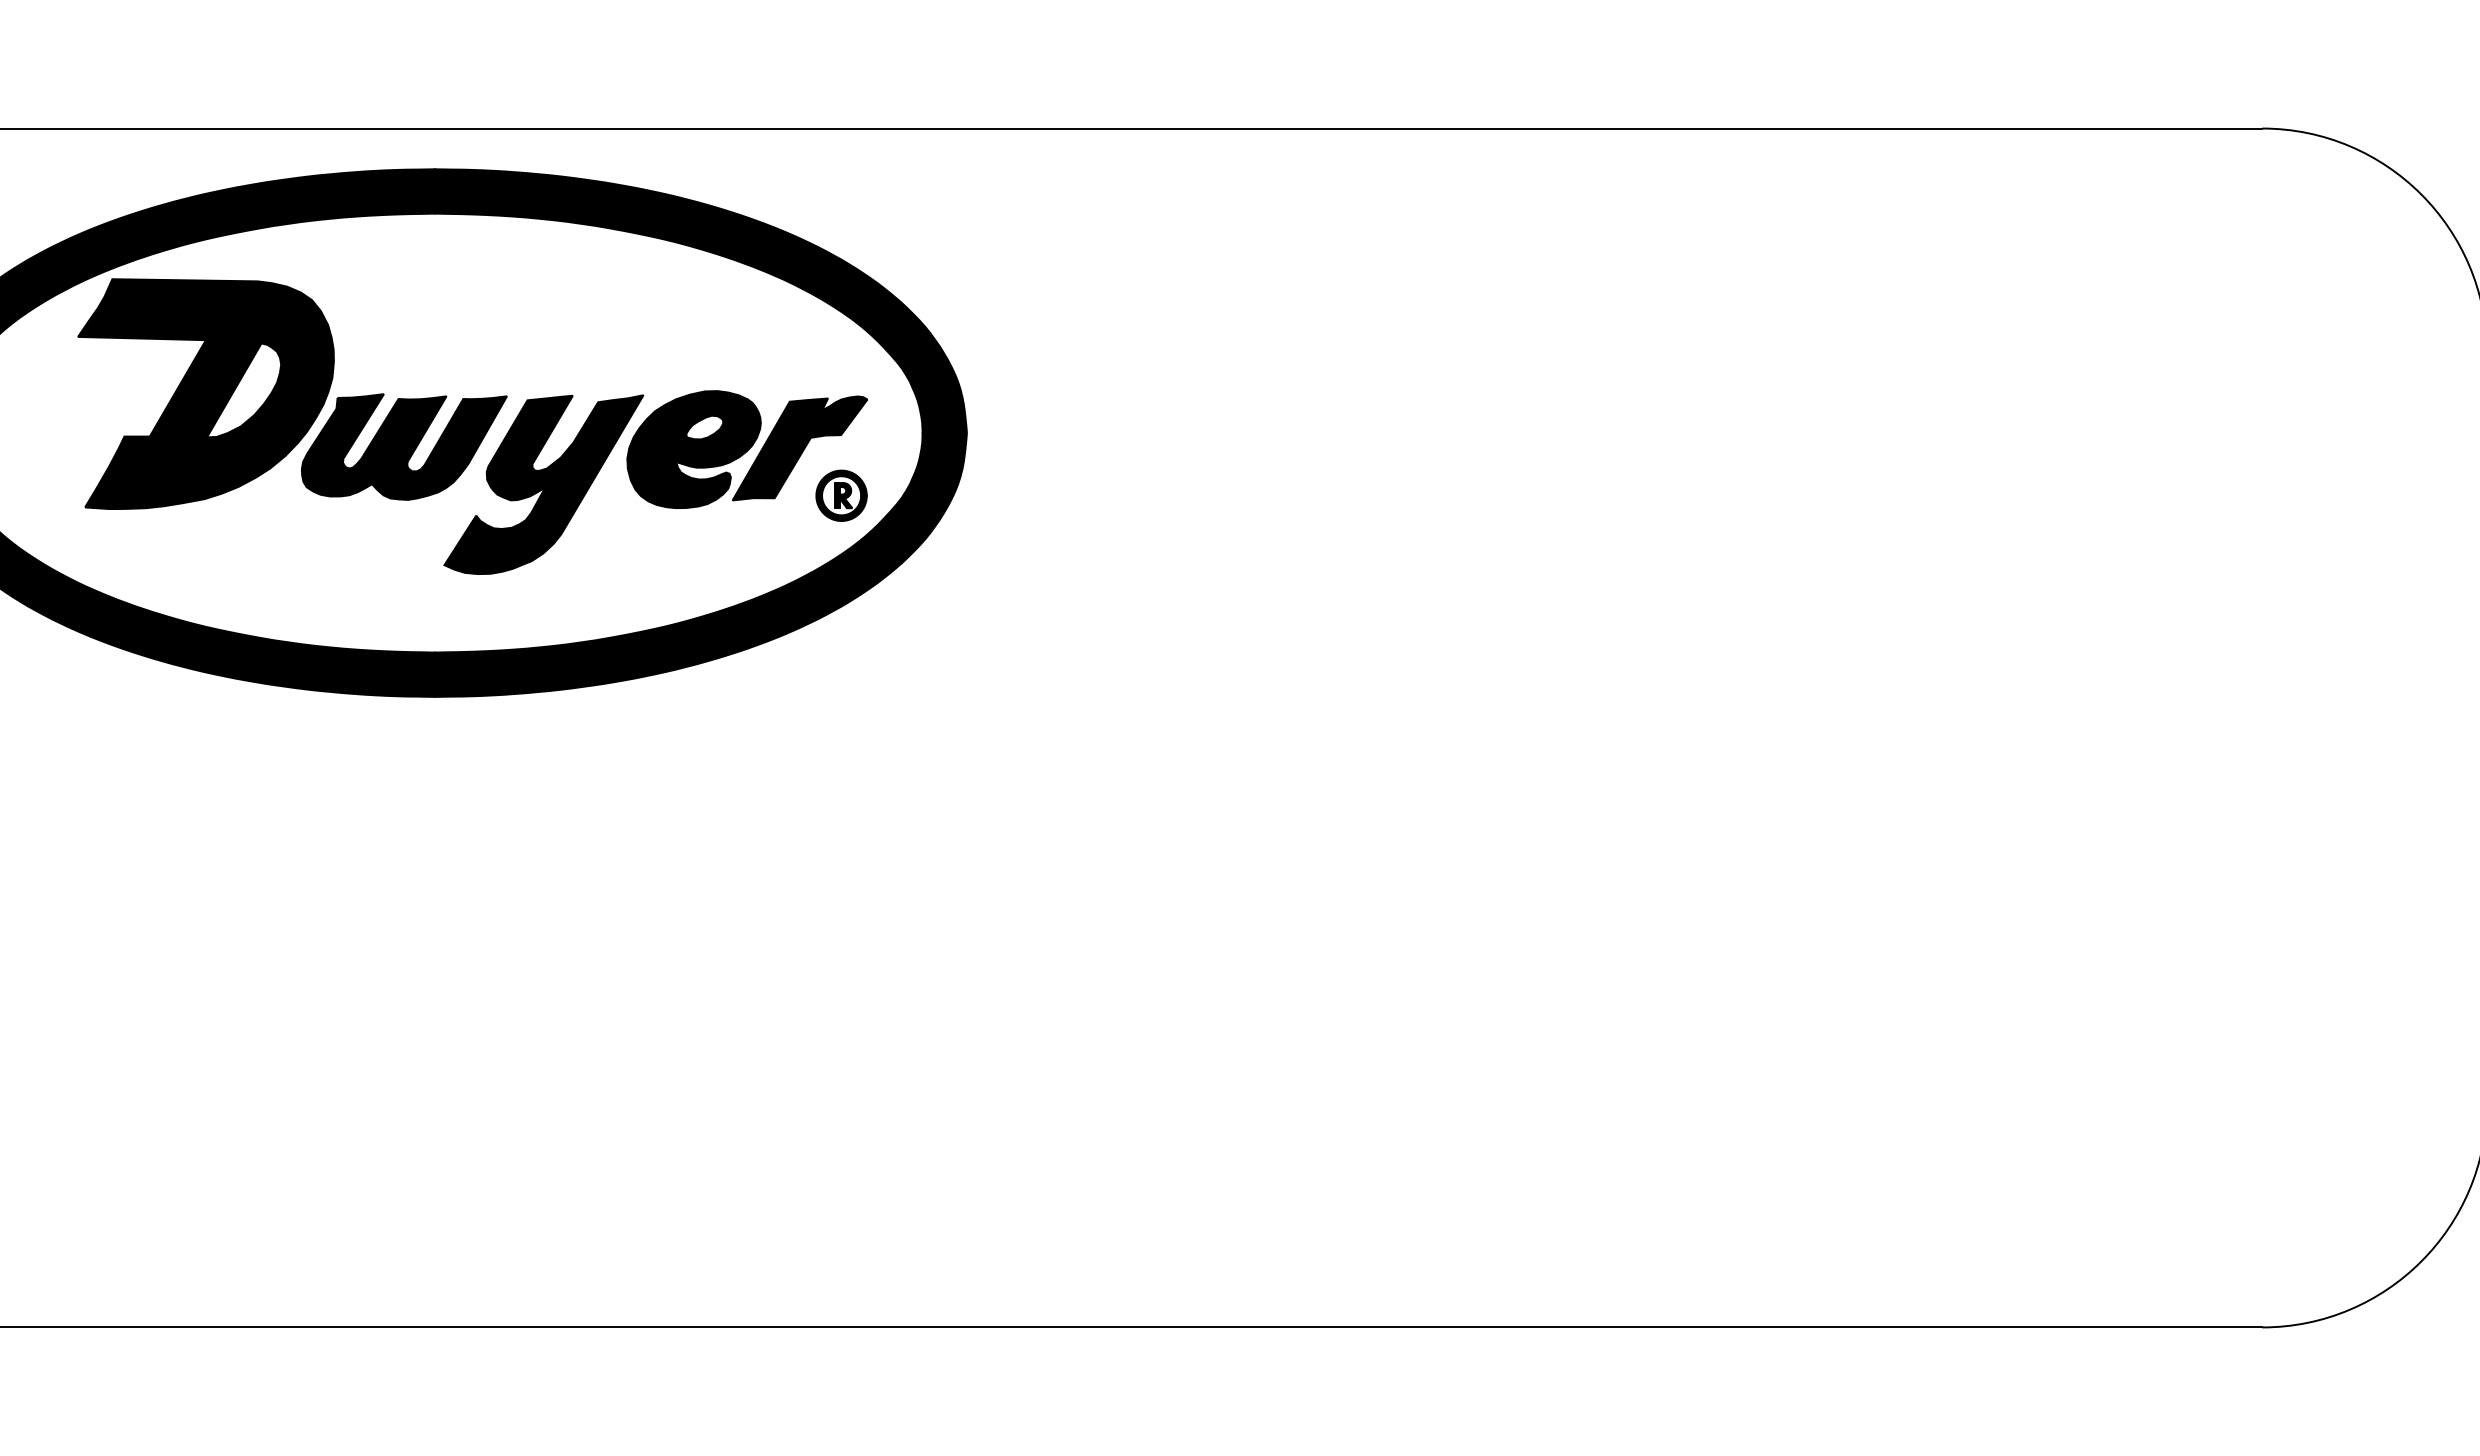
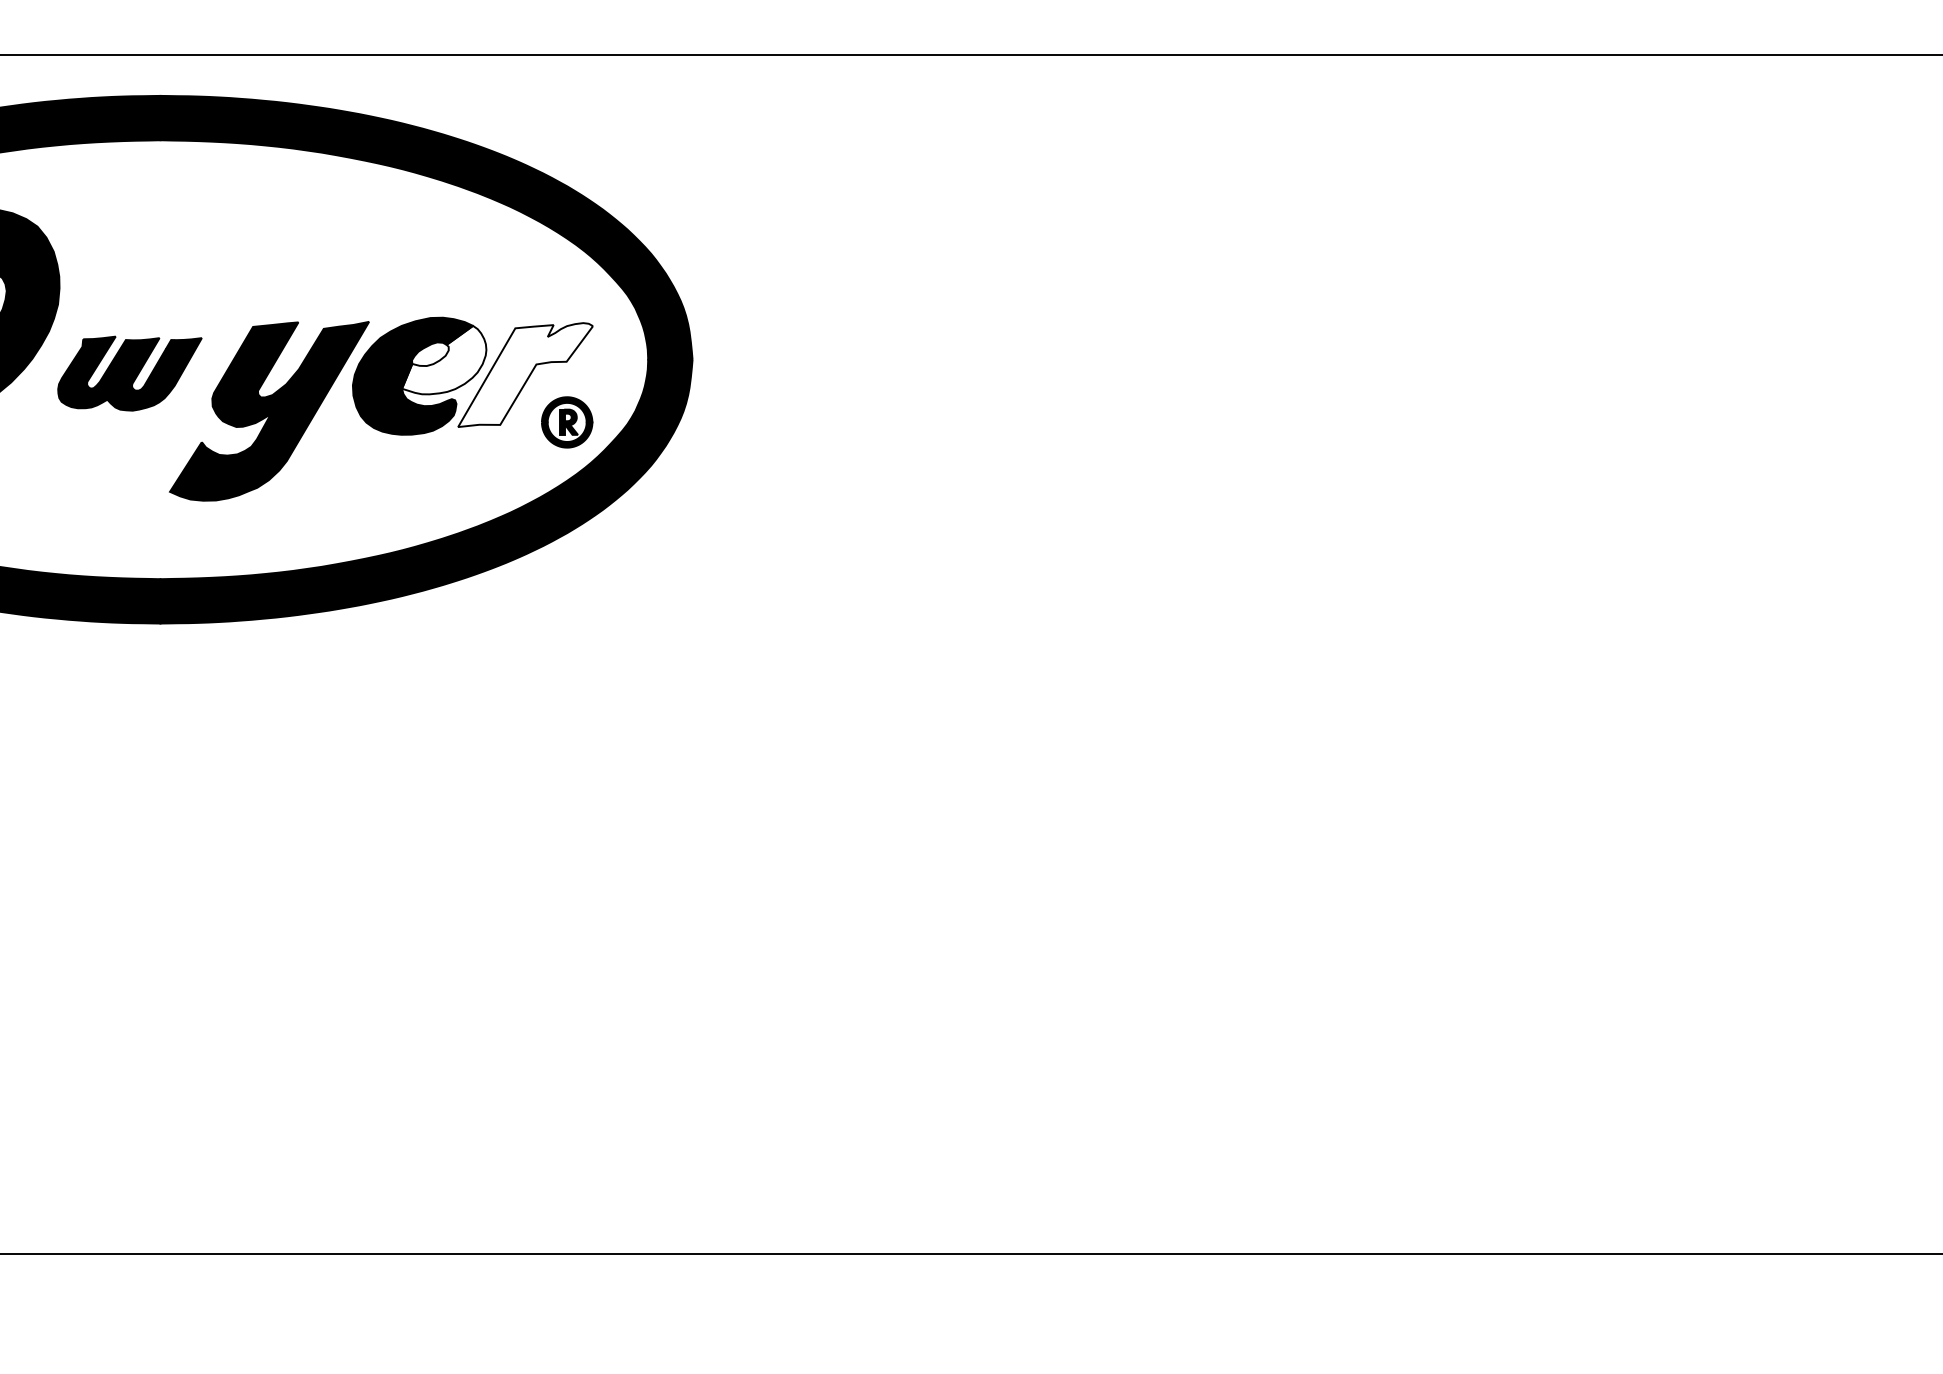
fill: (718, 433) -> (444, 360), removed
part: (404, 446) -> (130, 373), size x0.7
fill: (799, 448) -> (525, 375), removed

